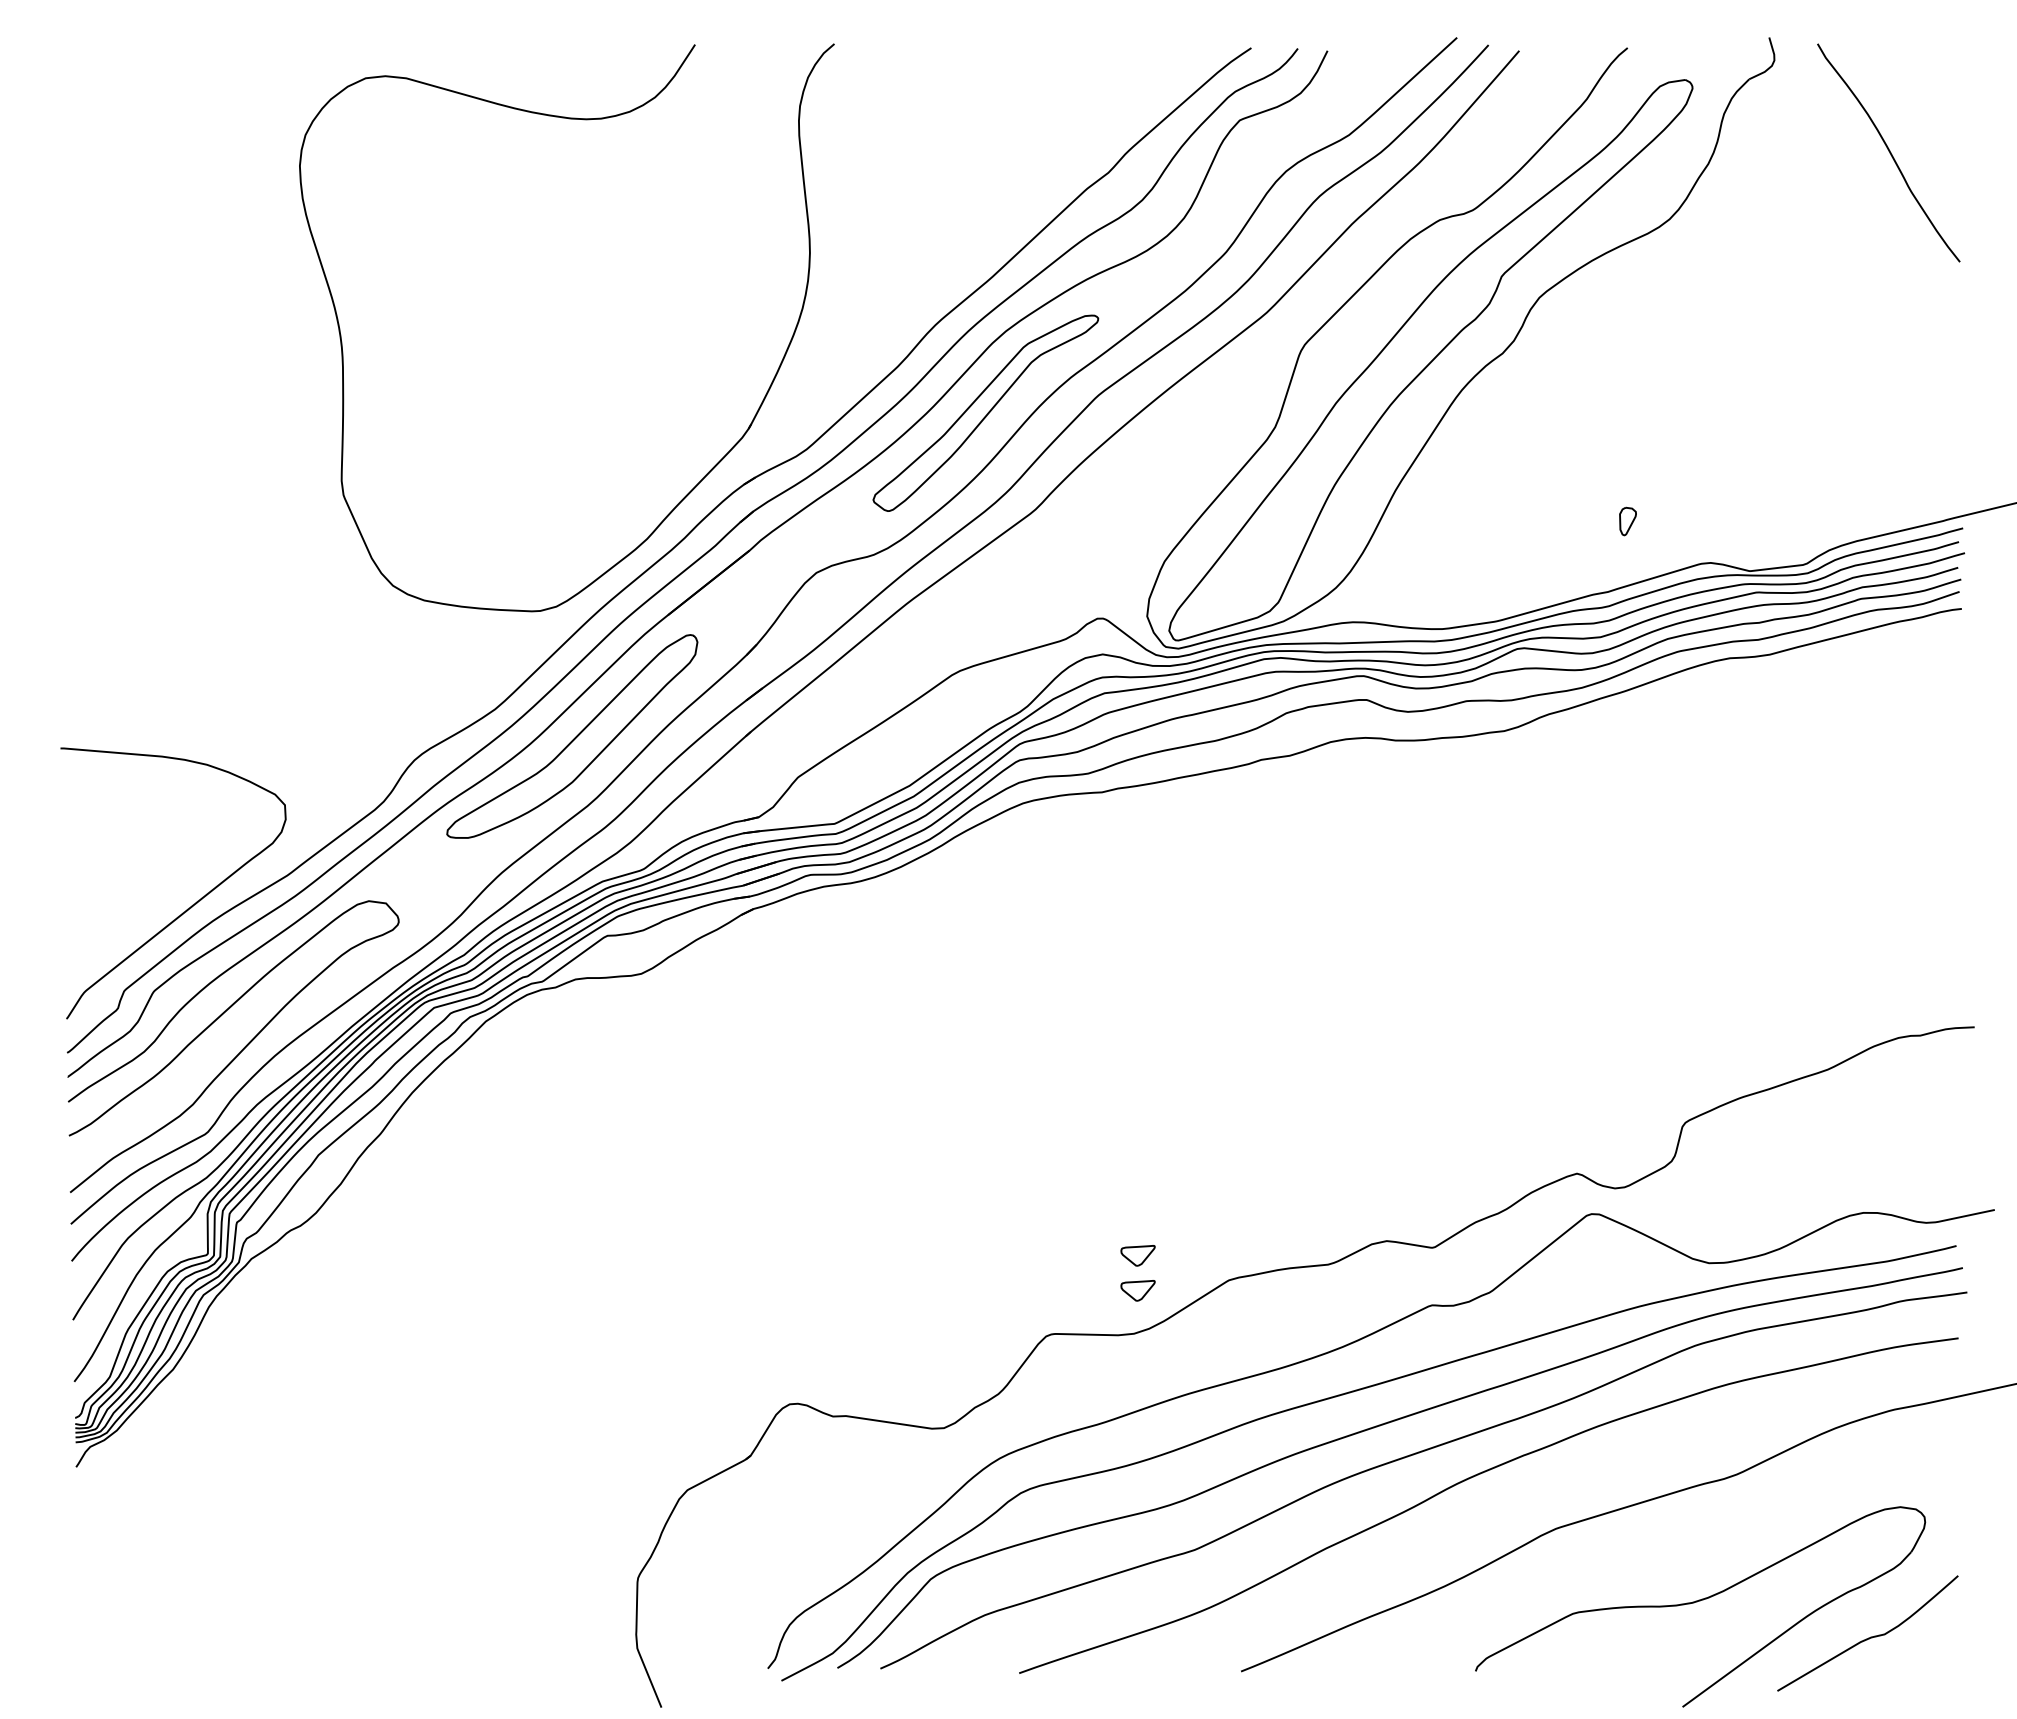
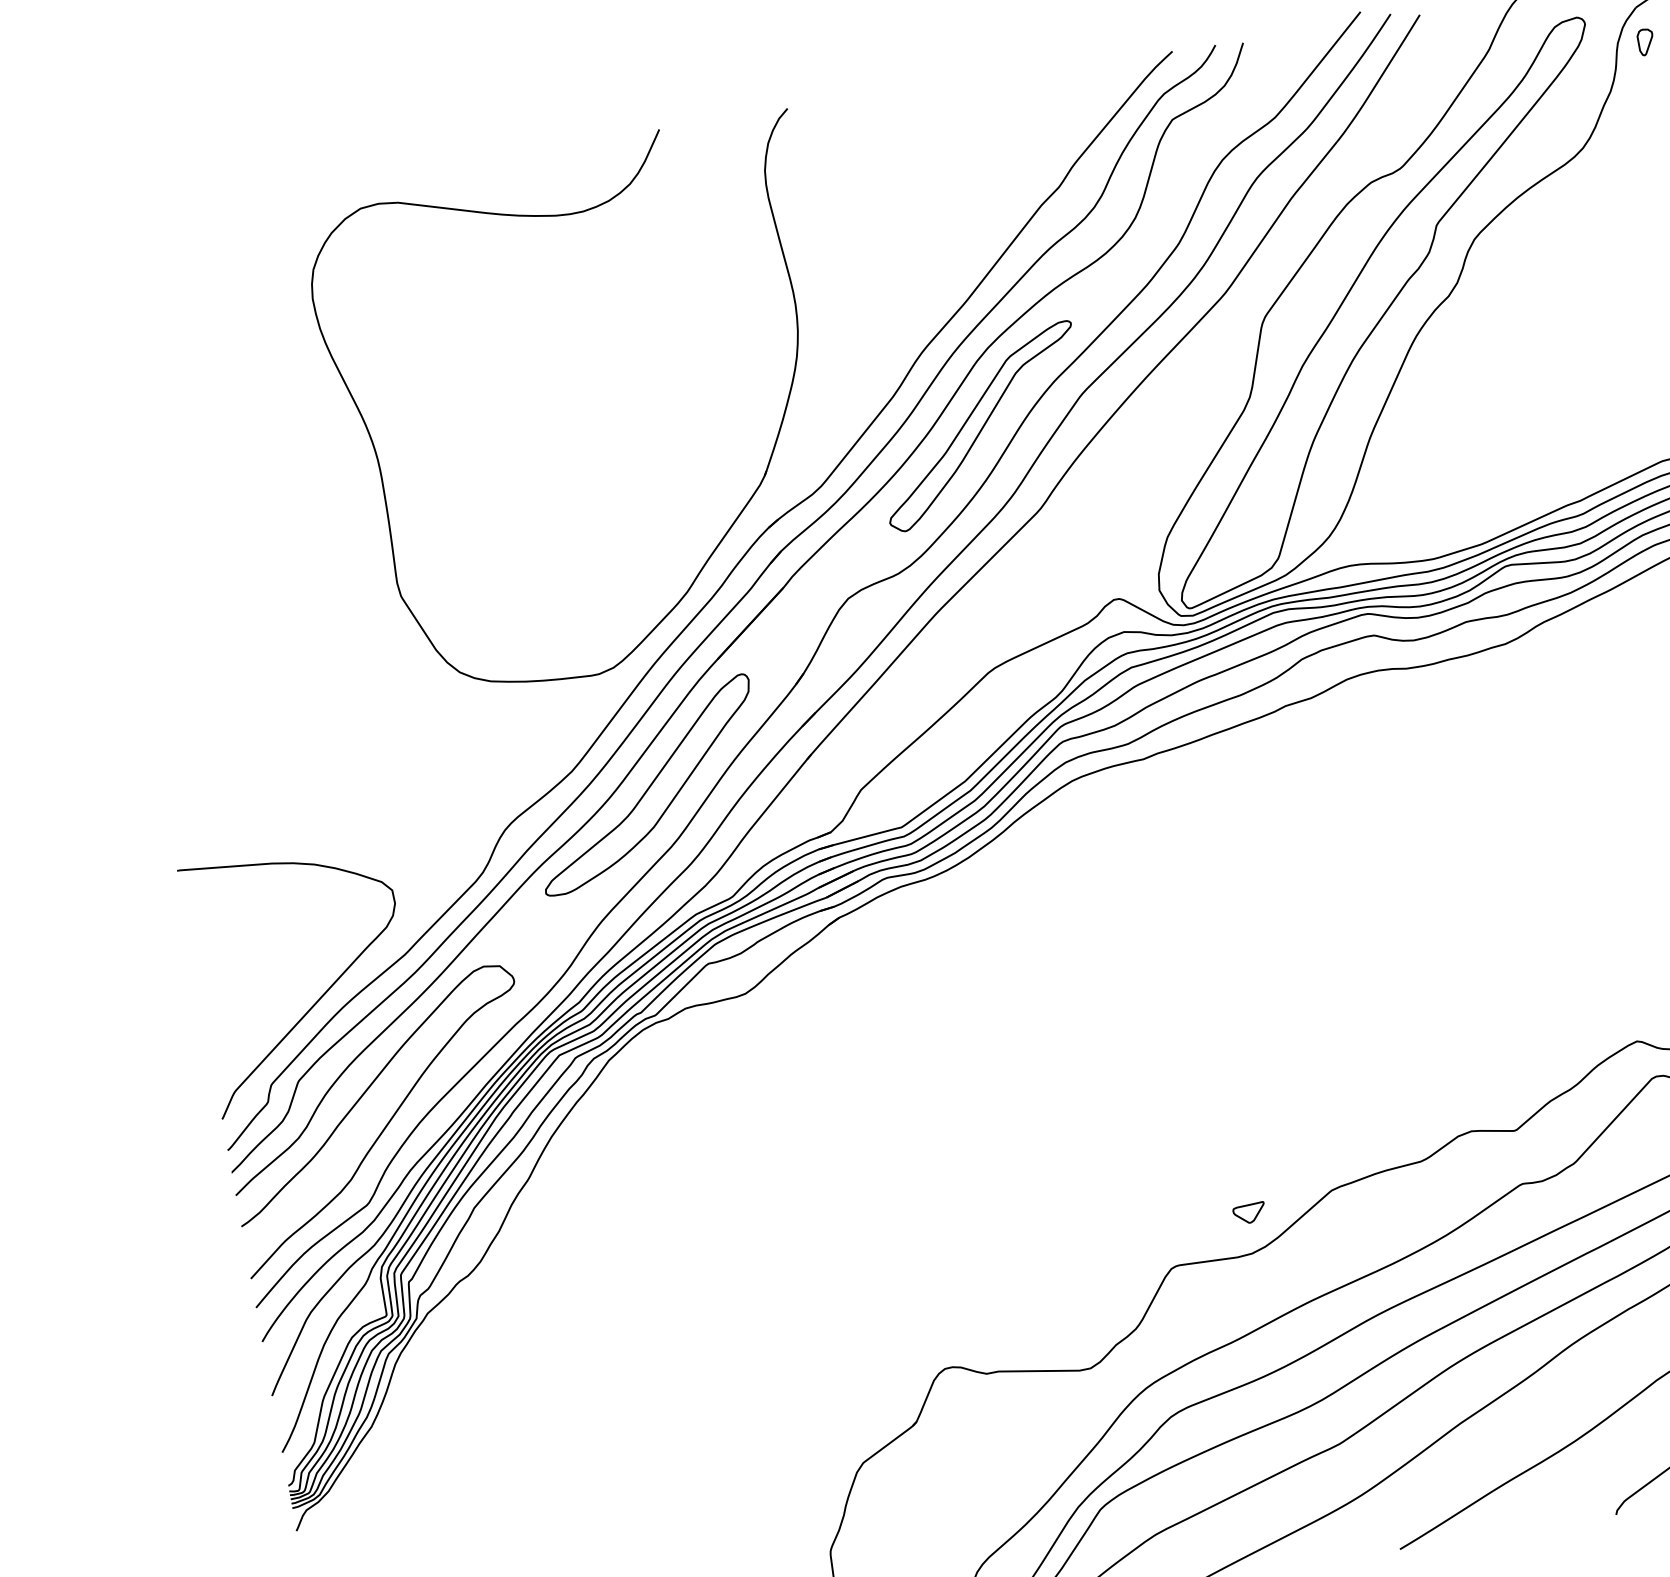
part: (1627, 521) -> (1645, 42), moved
part: (1137, 1255) -> (1243, 1180), removed

